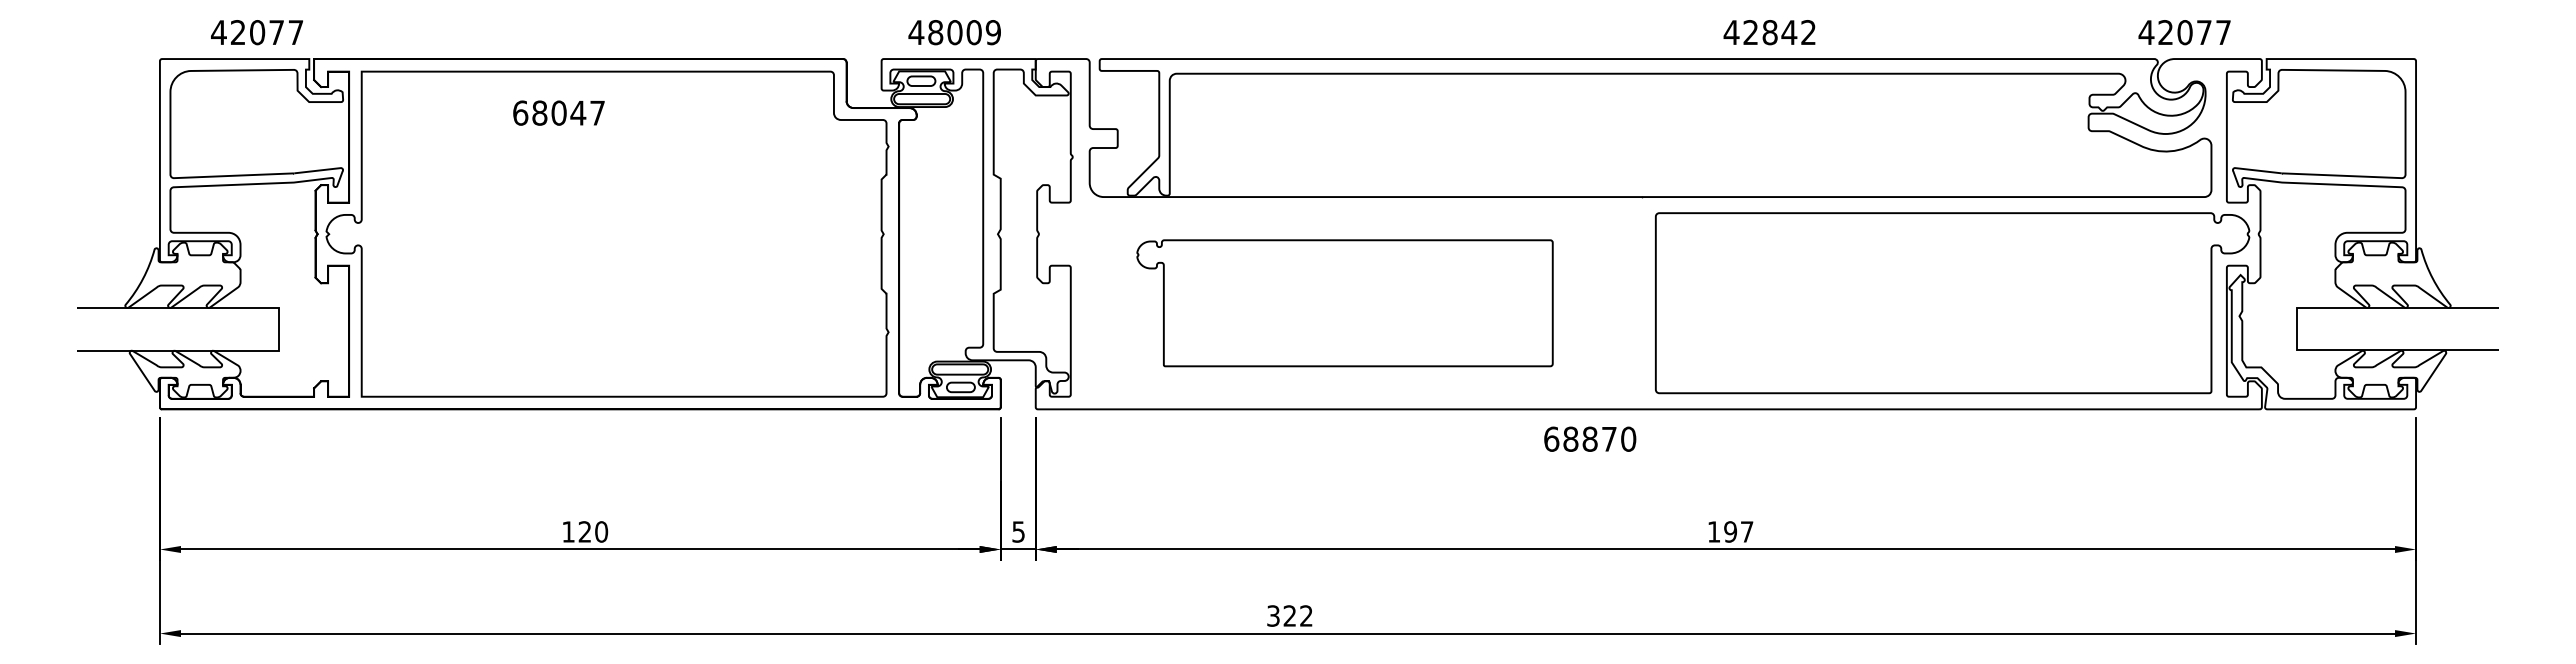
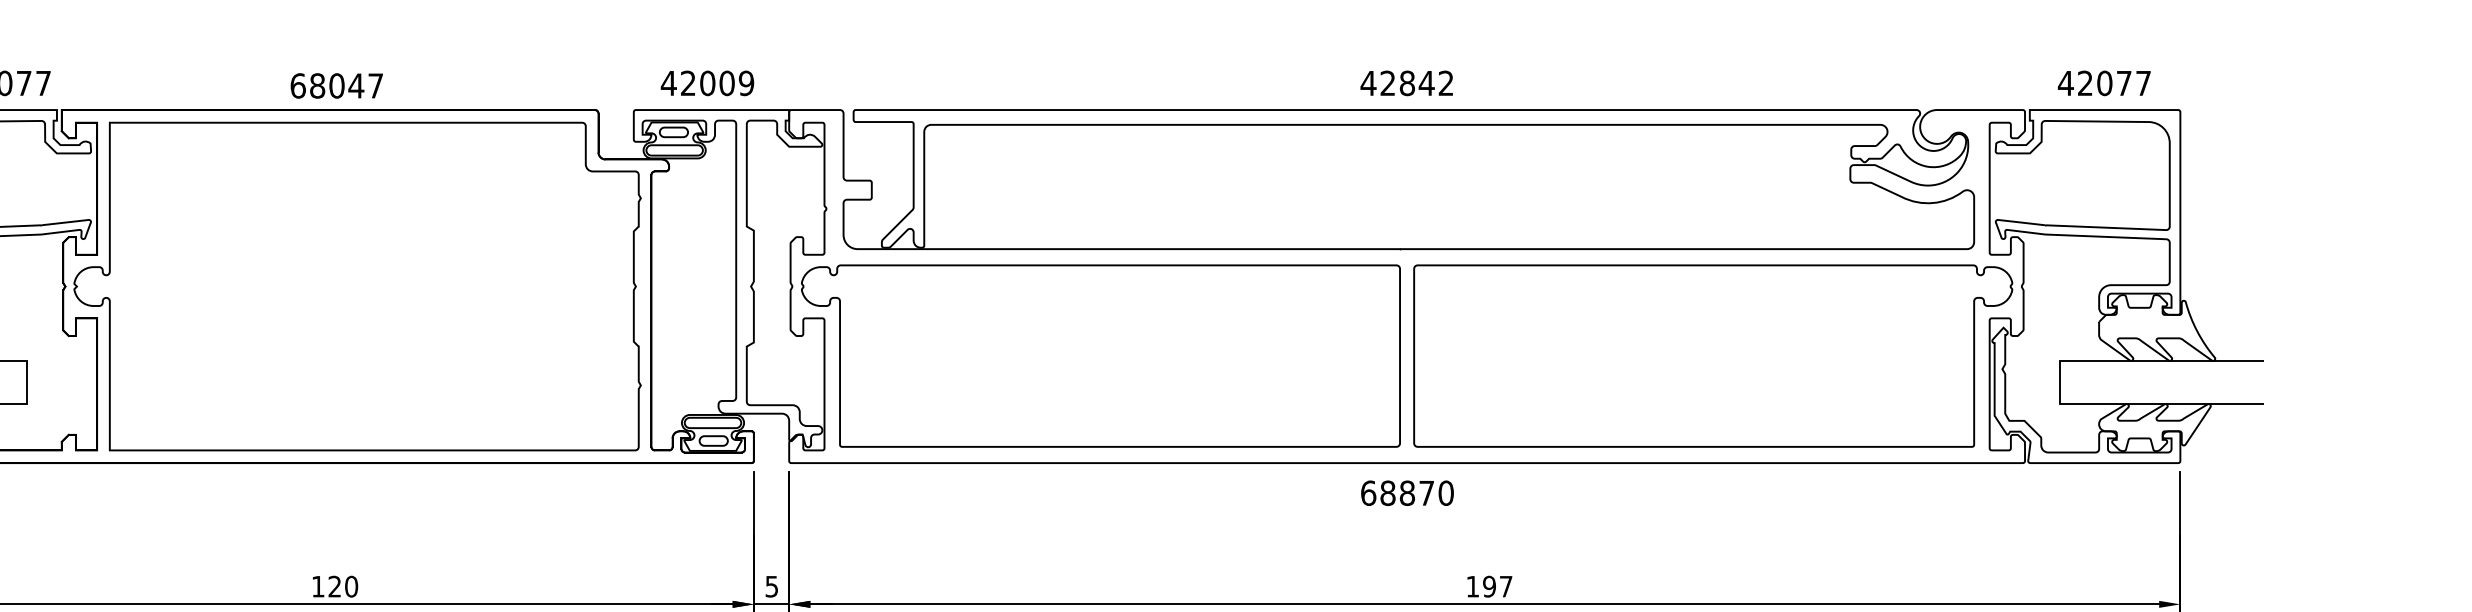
text: (935, 32) -> (688, 83), 48009 -> 42009
text: (1769, 32) -> (1406, 83), moved
text: (2184, 32) -> (2104, 83), moved
text: (558, 112) -> (336, 85), moved
part: (1344, 303) -> (1100, 356), size x1.43
text: (1590, 438) -> (1407, 492), moved

